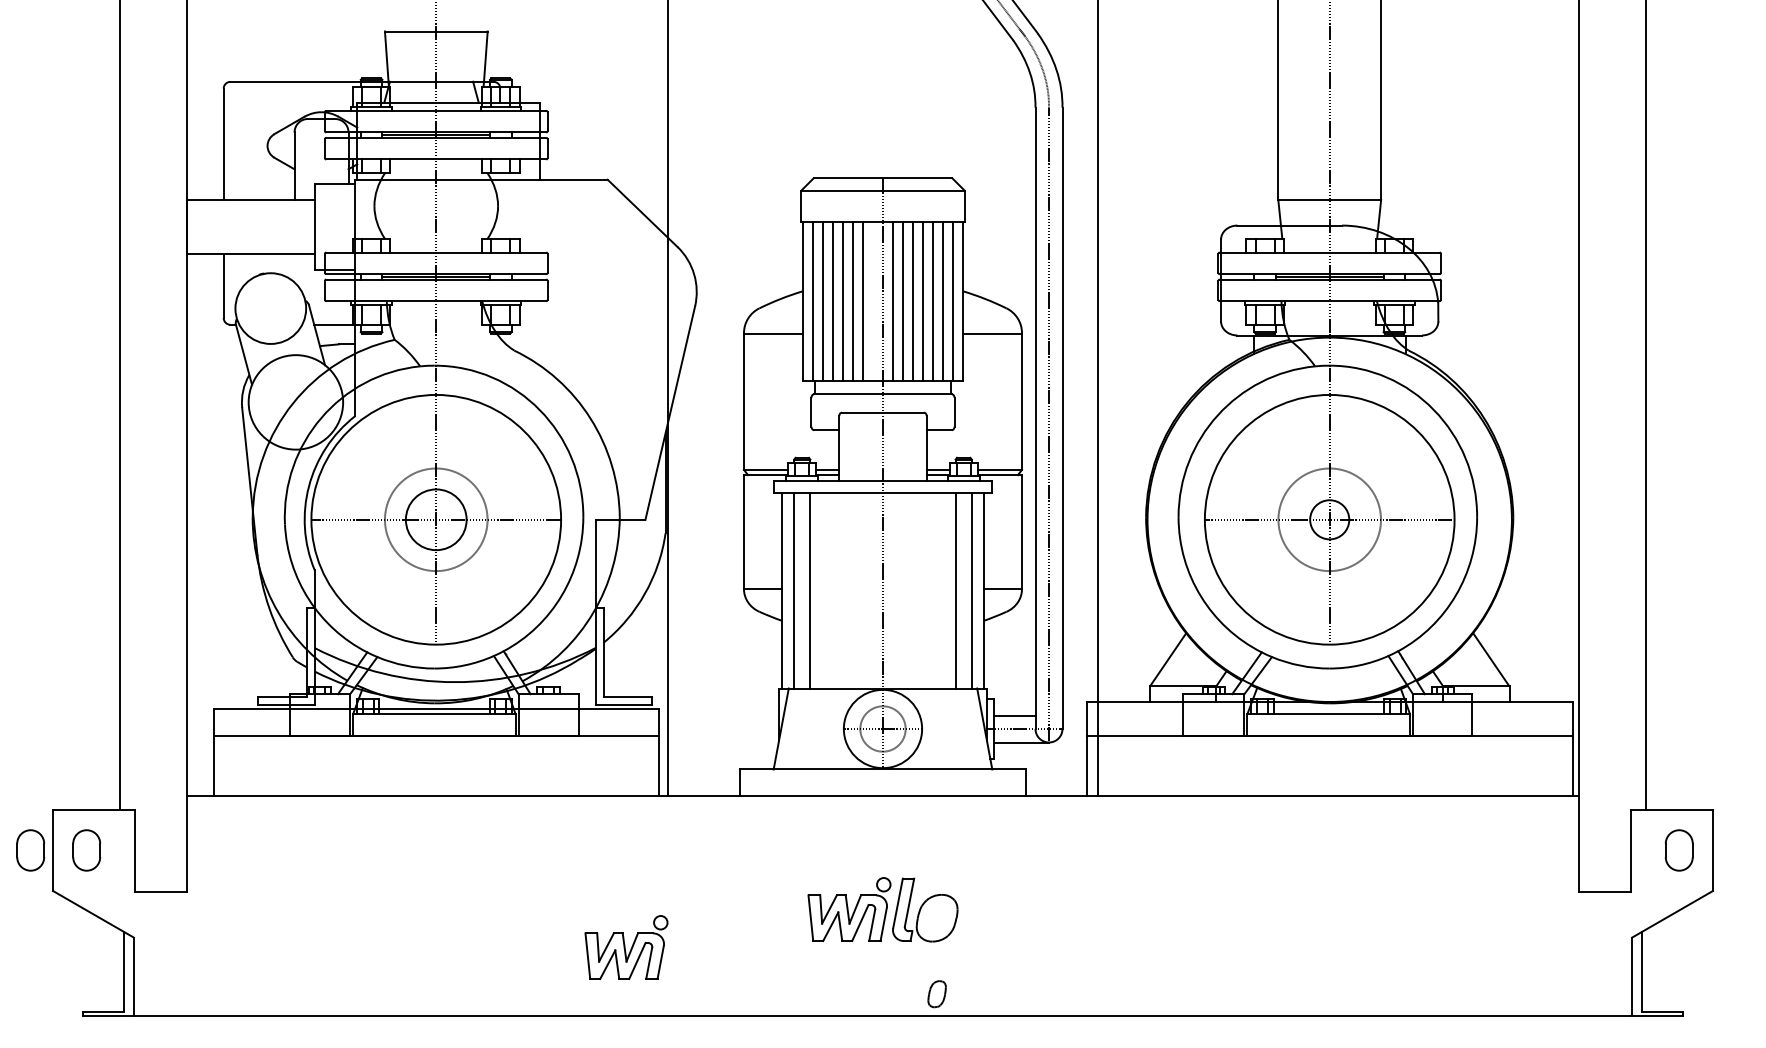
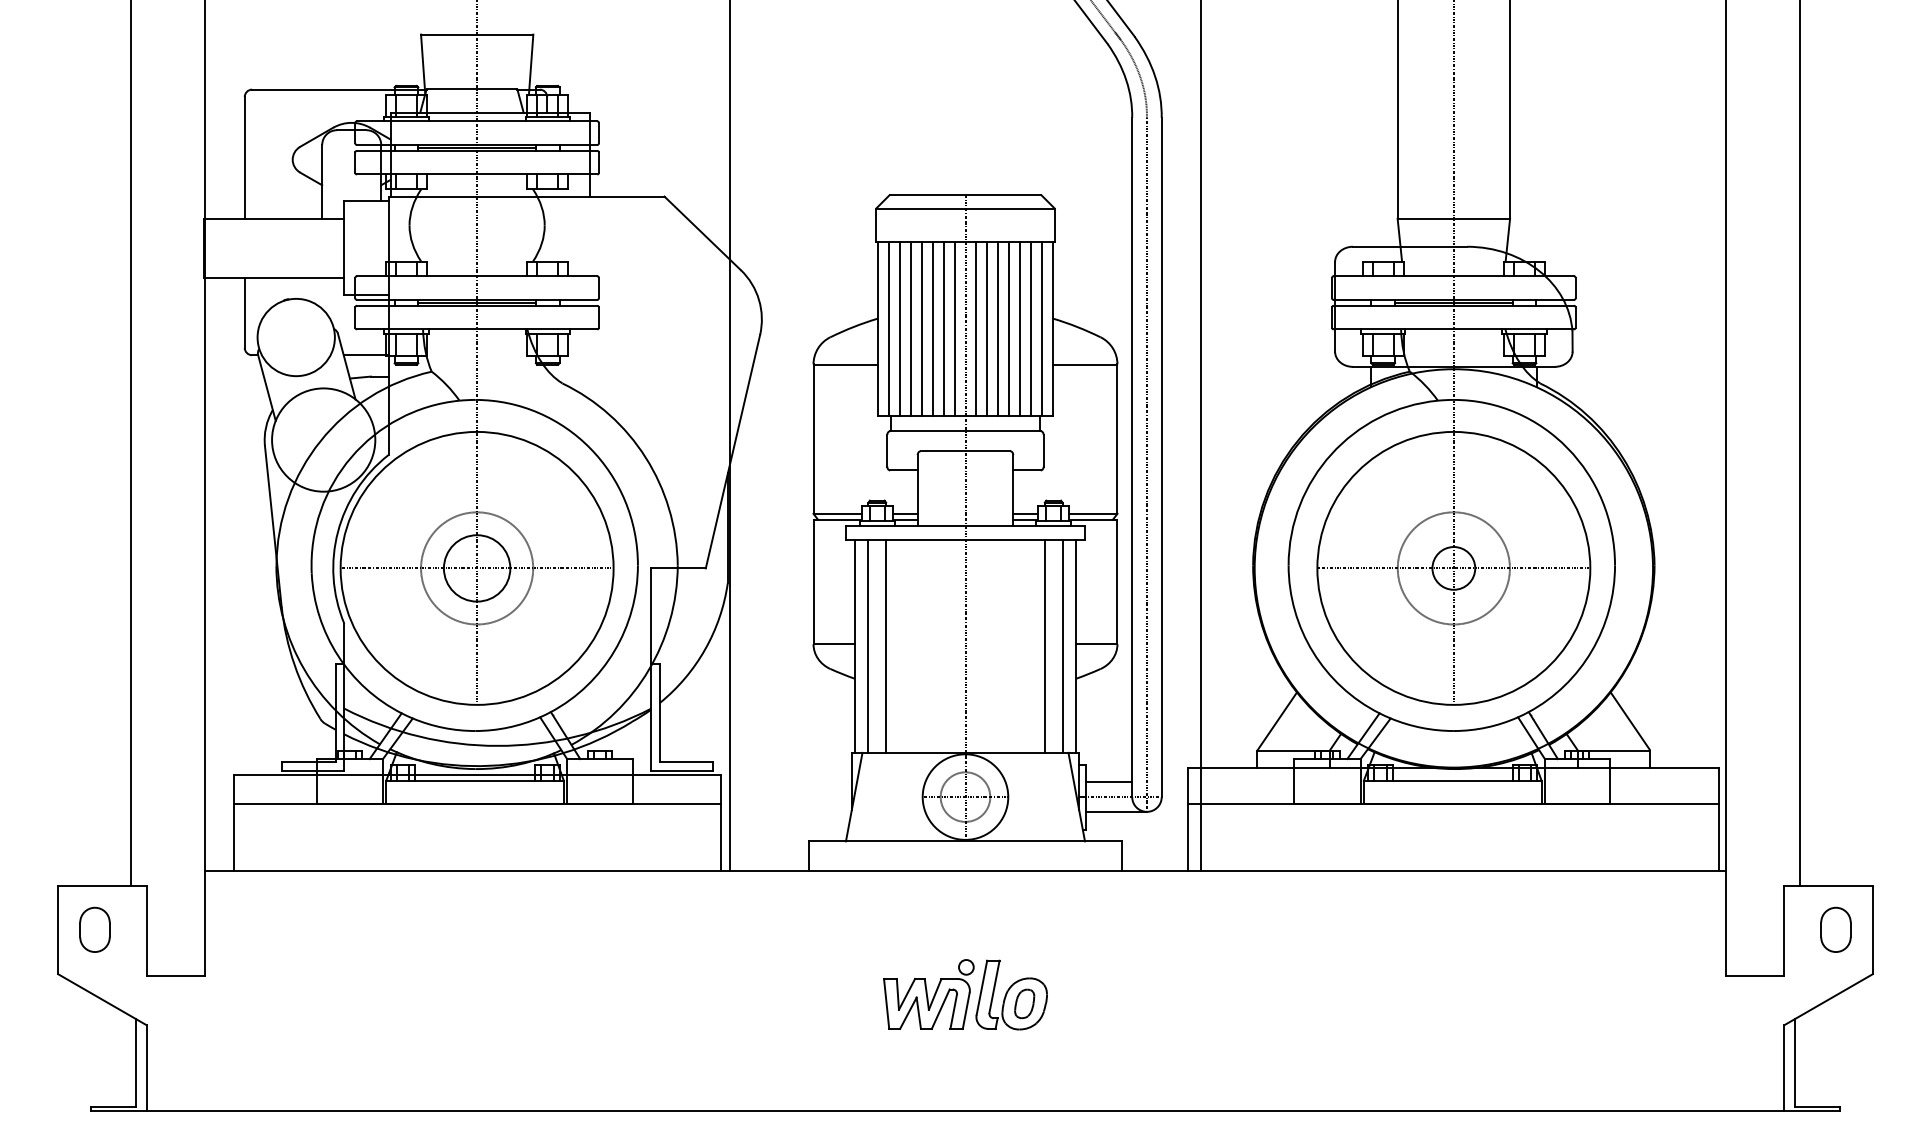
line: (873, 300) -> (955, 328), added
part: (30, 850) -> (33, 929), removed
part: (626, 947) -> (685, 1035), removed
part: (936, 994) -> (1023, 1004), moved

